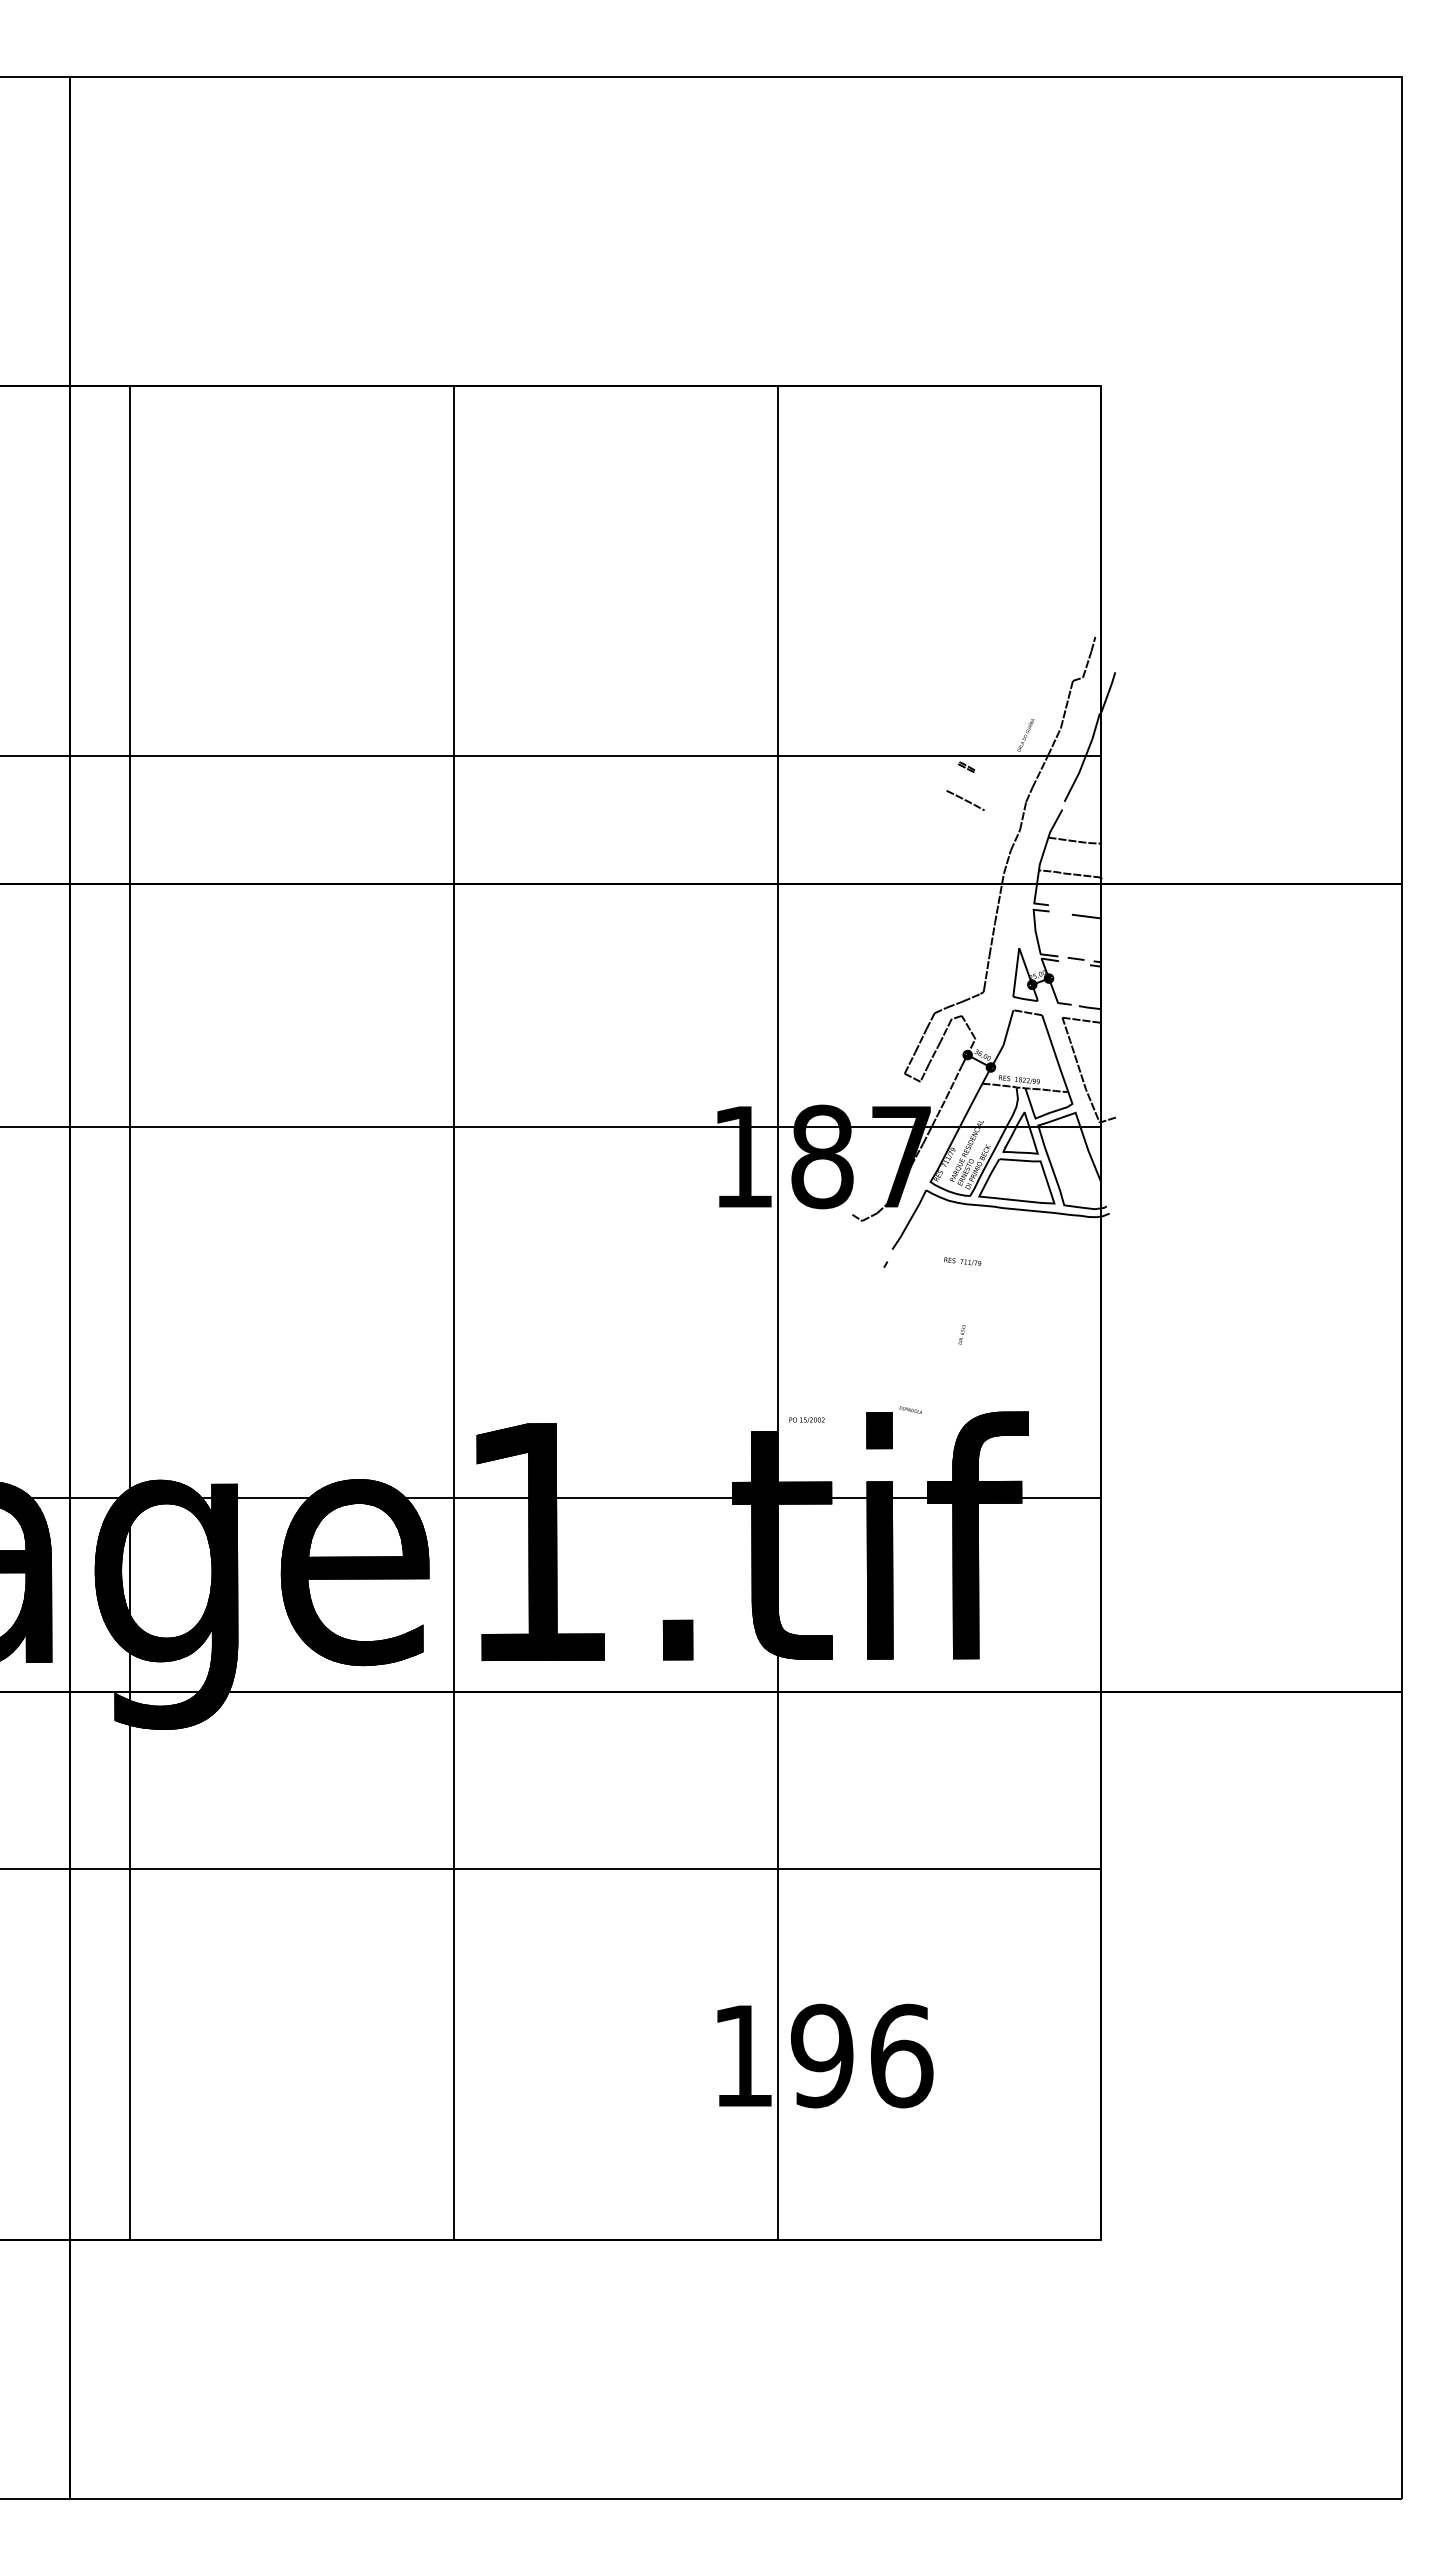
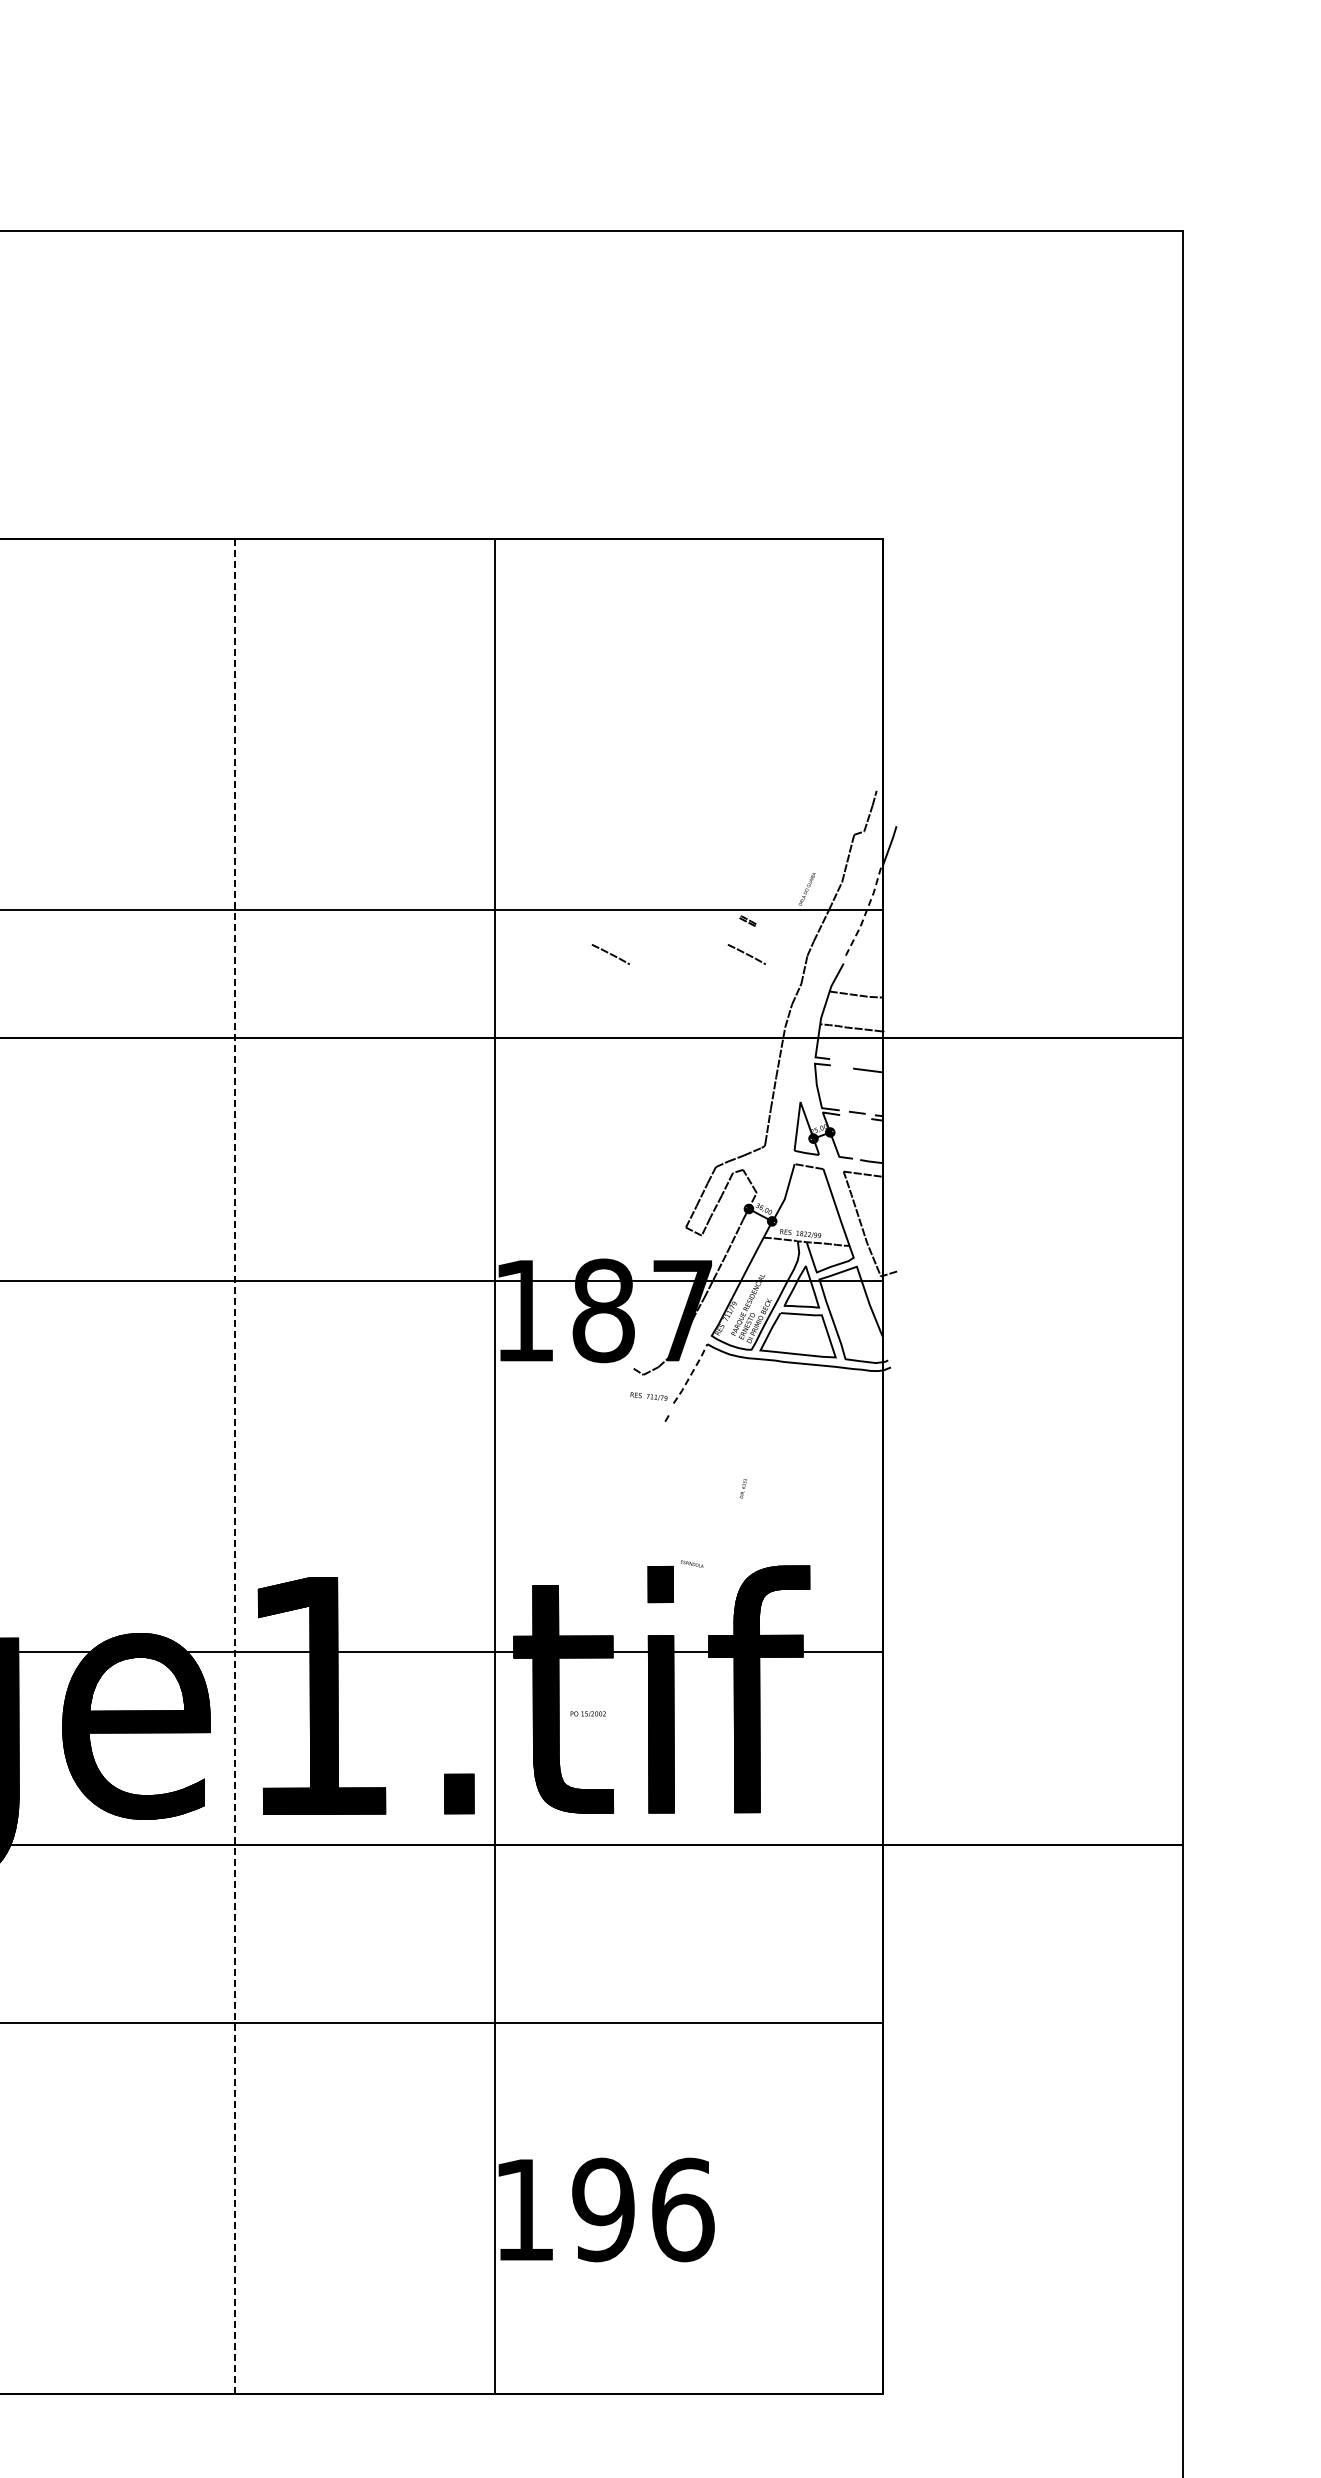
line: (1084, 758) -> (865, 912), solid -> dashed
line: (829, 800) -> (610, 954), added
line: (909, 1220) -> (690, 1374), solid -> dashed
text: (962, 1261) -> (648, 1396), moved
line: (777, 1312) -> (494, 1466), moved
line: (453, 1313) -> (234, 1467), solid -> dashed
text: (806, 1419) -> (587, 1713), moved

